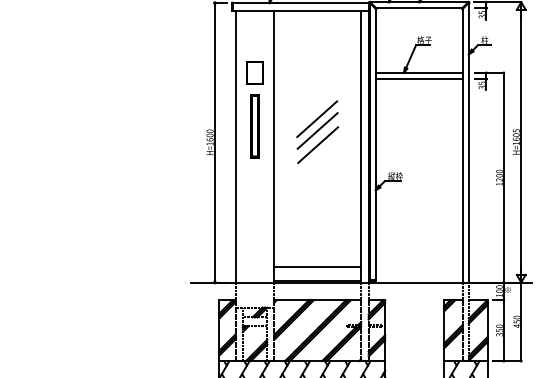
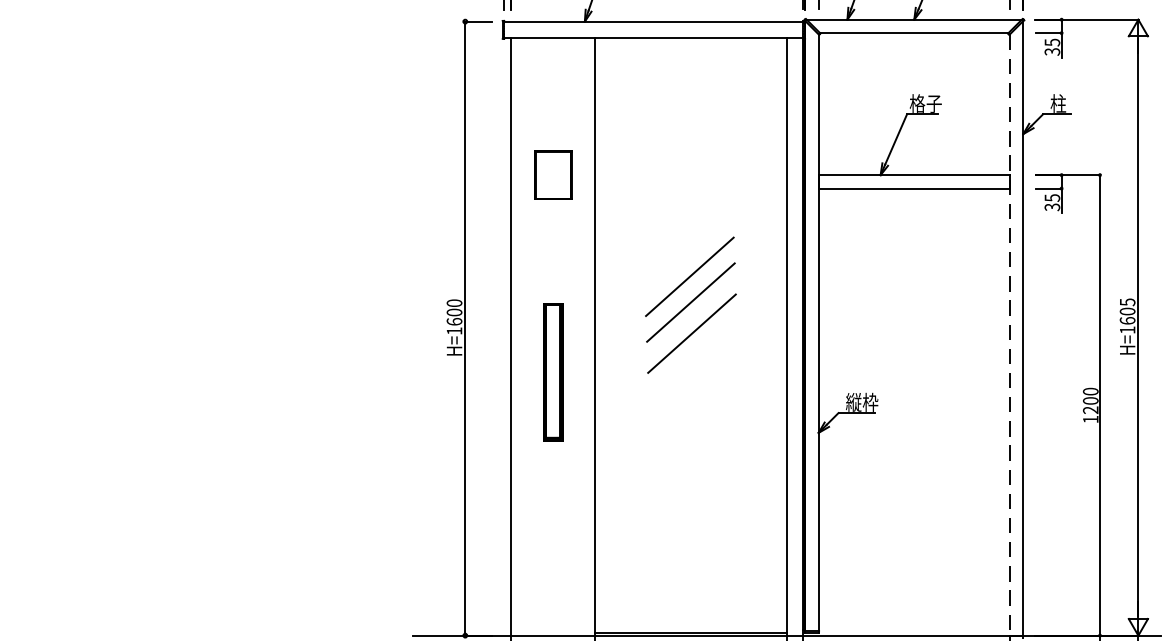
part: (254, 126) -> (552, 371), moved
line: (462, 145) -> (1009, 334), solid -> dashed
line: (317, 267) -> (690, 602), removed

